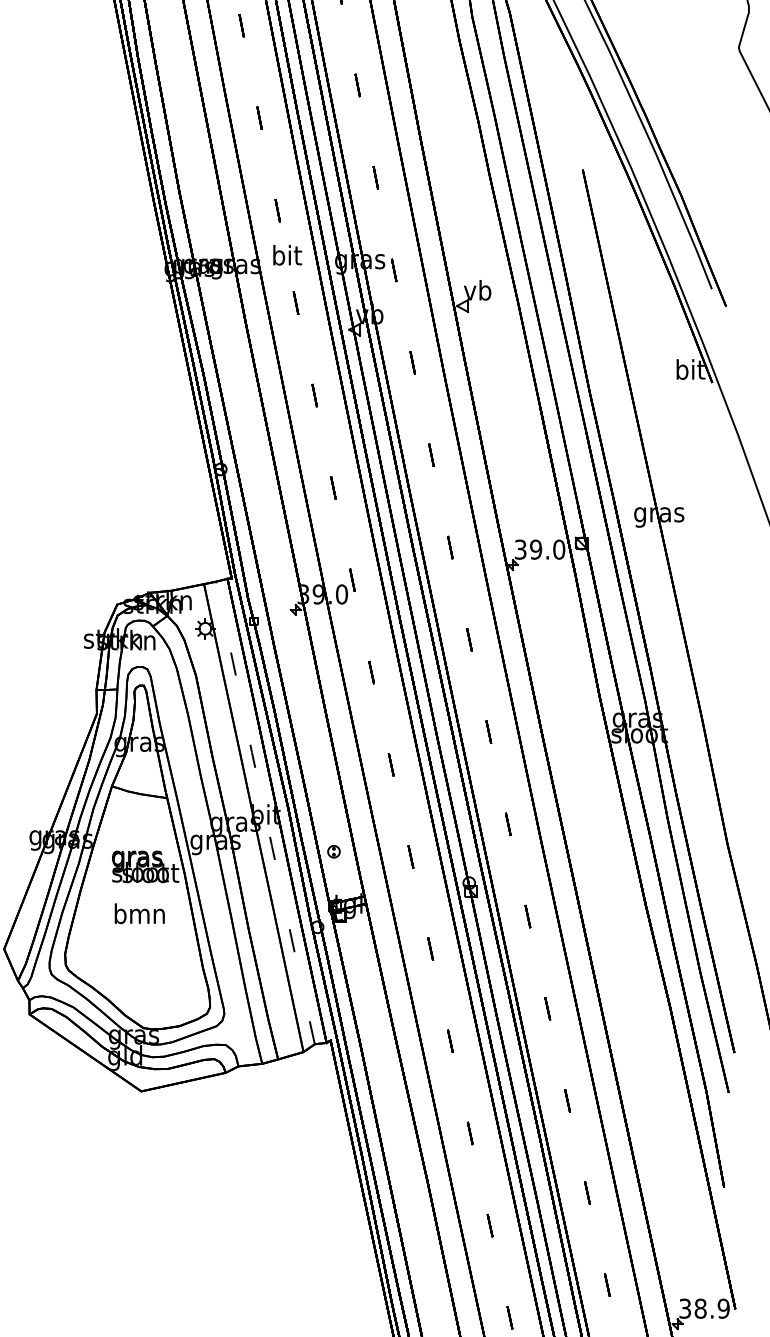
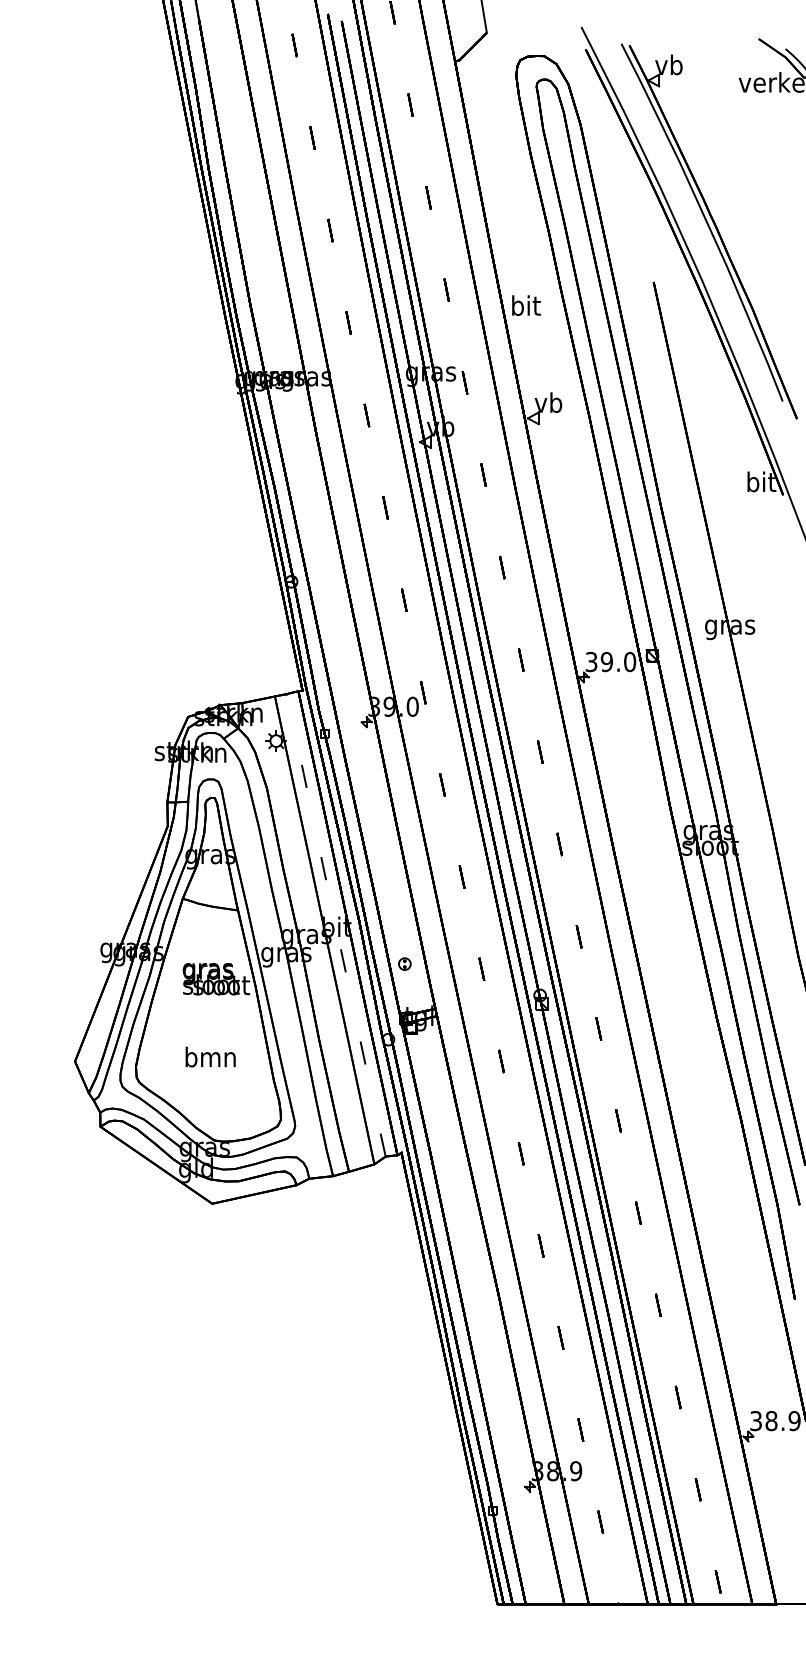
text: (287, 255) -> (526, 305), moved
text: (139, 913) -> (210, 1056), moved

